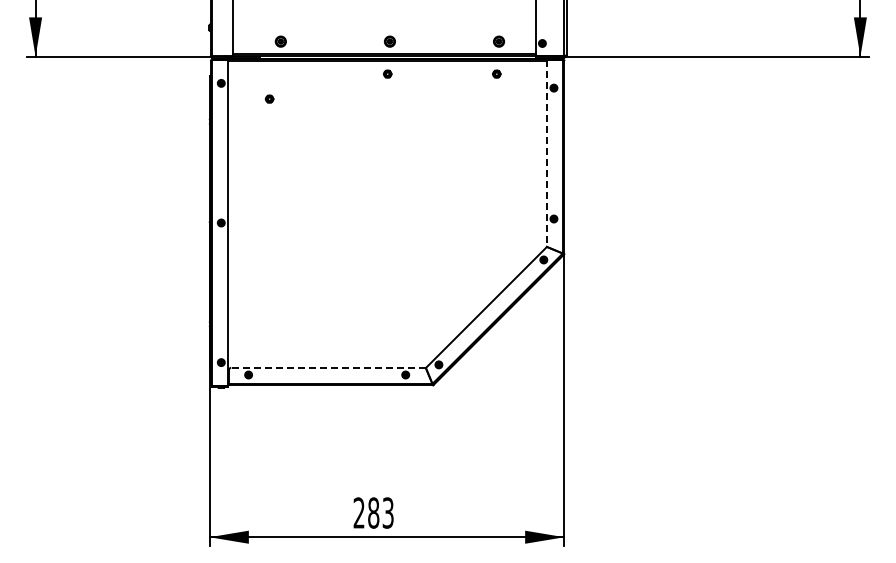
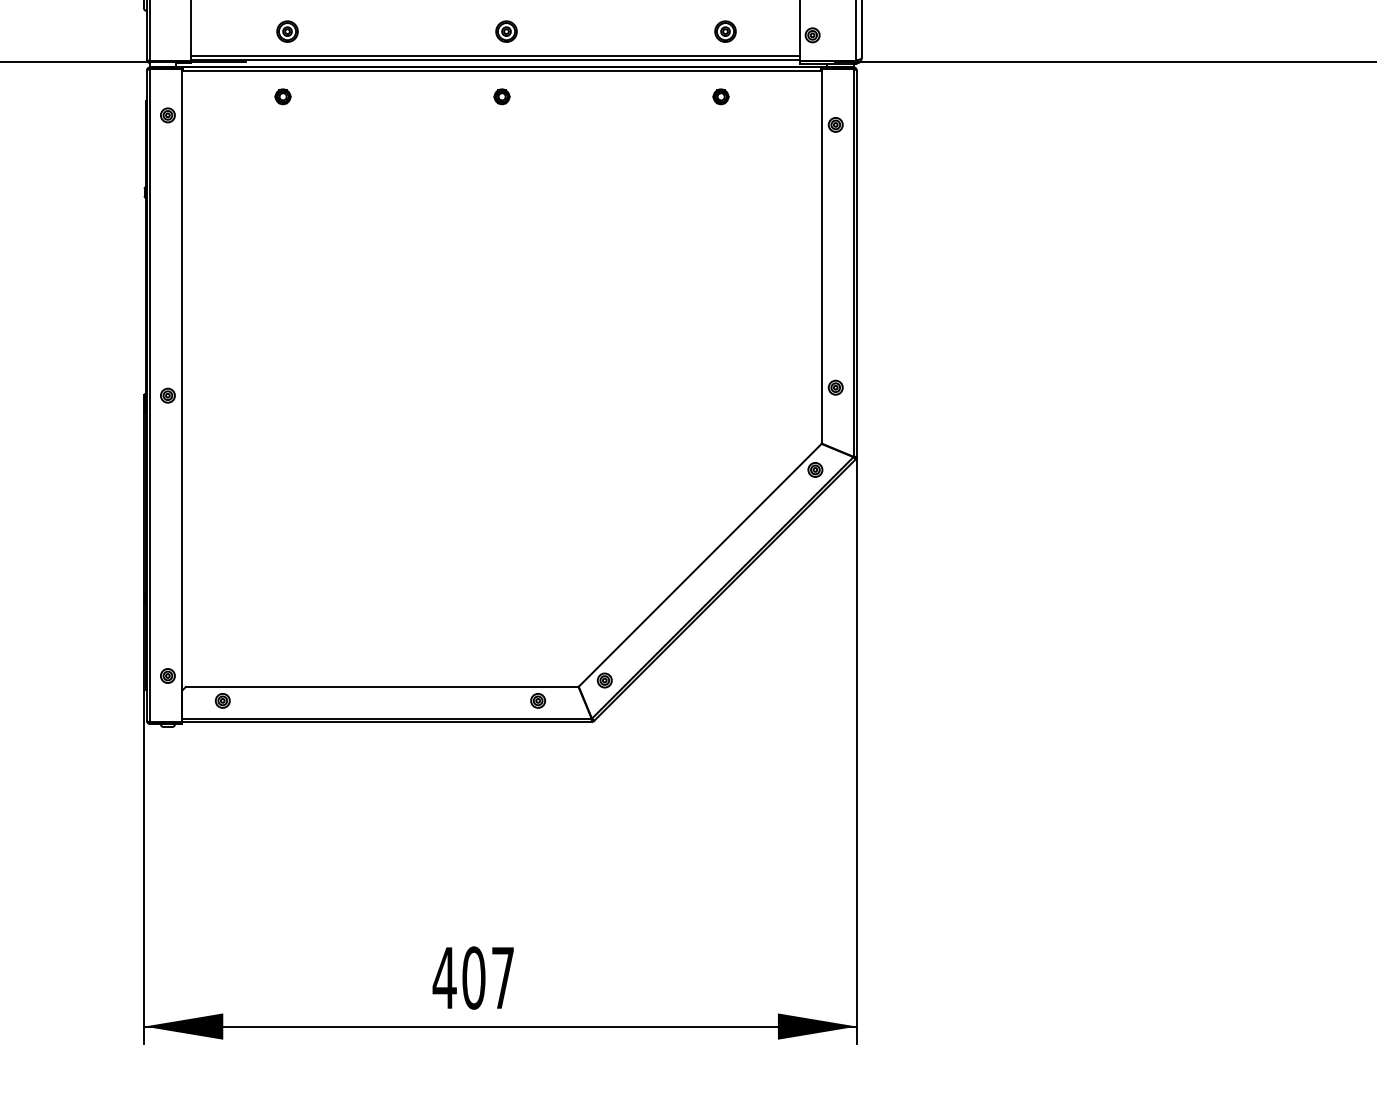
part: (269, 98) -> (282, 95), moved
line: (546, 154) -> (820, 258), dashed -> solid
line: (328, 368) -> (383, 687), dashed -> solid
text: (373, 512) -> (473, 976), 283 -> 407

